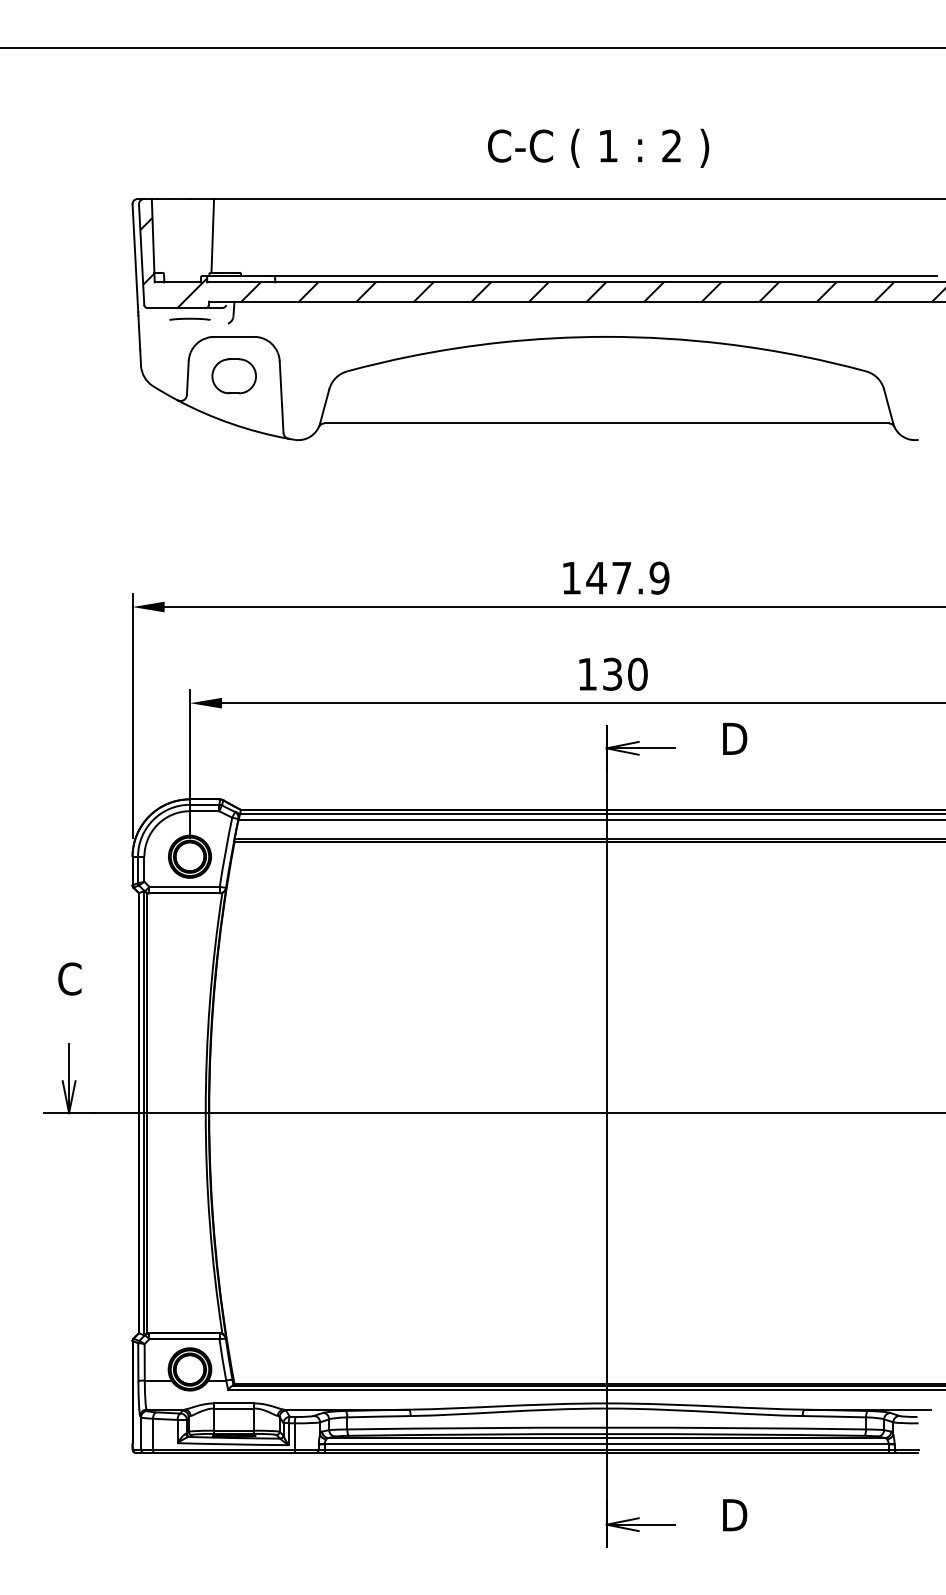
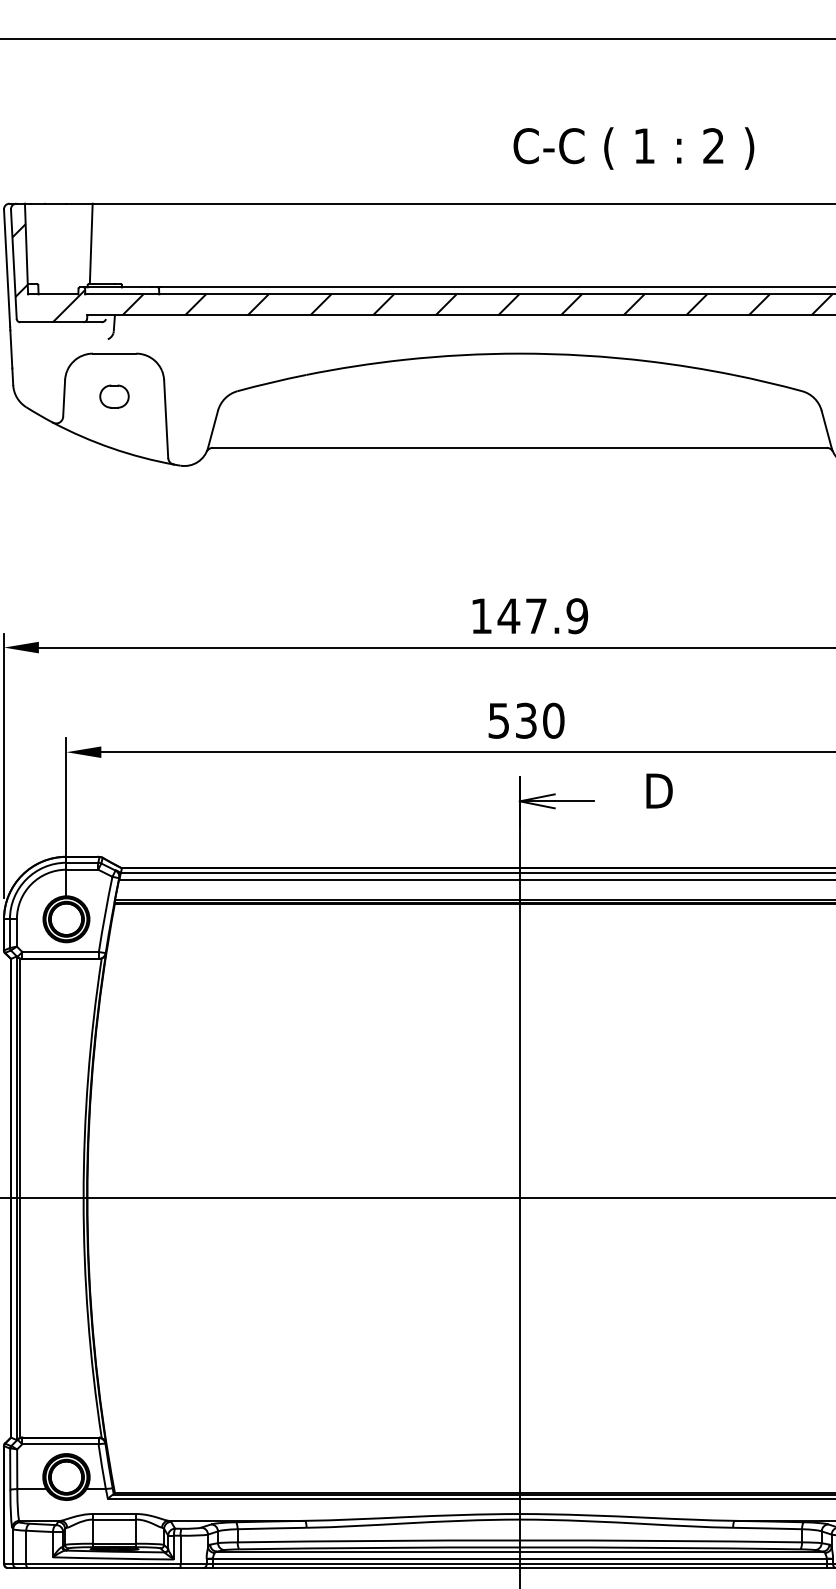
text: (598, 147) -> (633, 147), moved
line: (189, 318) -> (65, 333), removed
part: (233, 376) -> (113, 396), size x0.6
text: (587, 674) -> (498, 720), 130 -> 530

